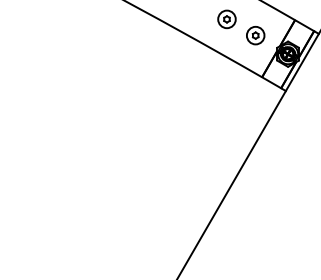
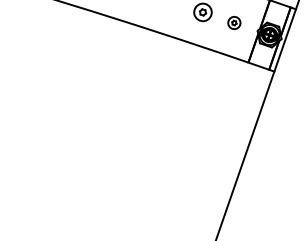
part: (255, 35) -> (234, 22), size x0.7

